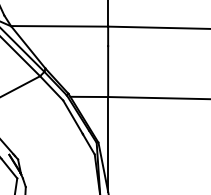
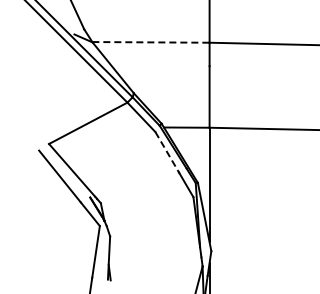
line: (59, 26) -> (150, 42), solid -> dashed
line: (73, 117) -> (167, 152), solid -> dashed

